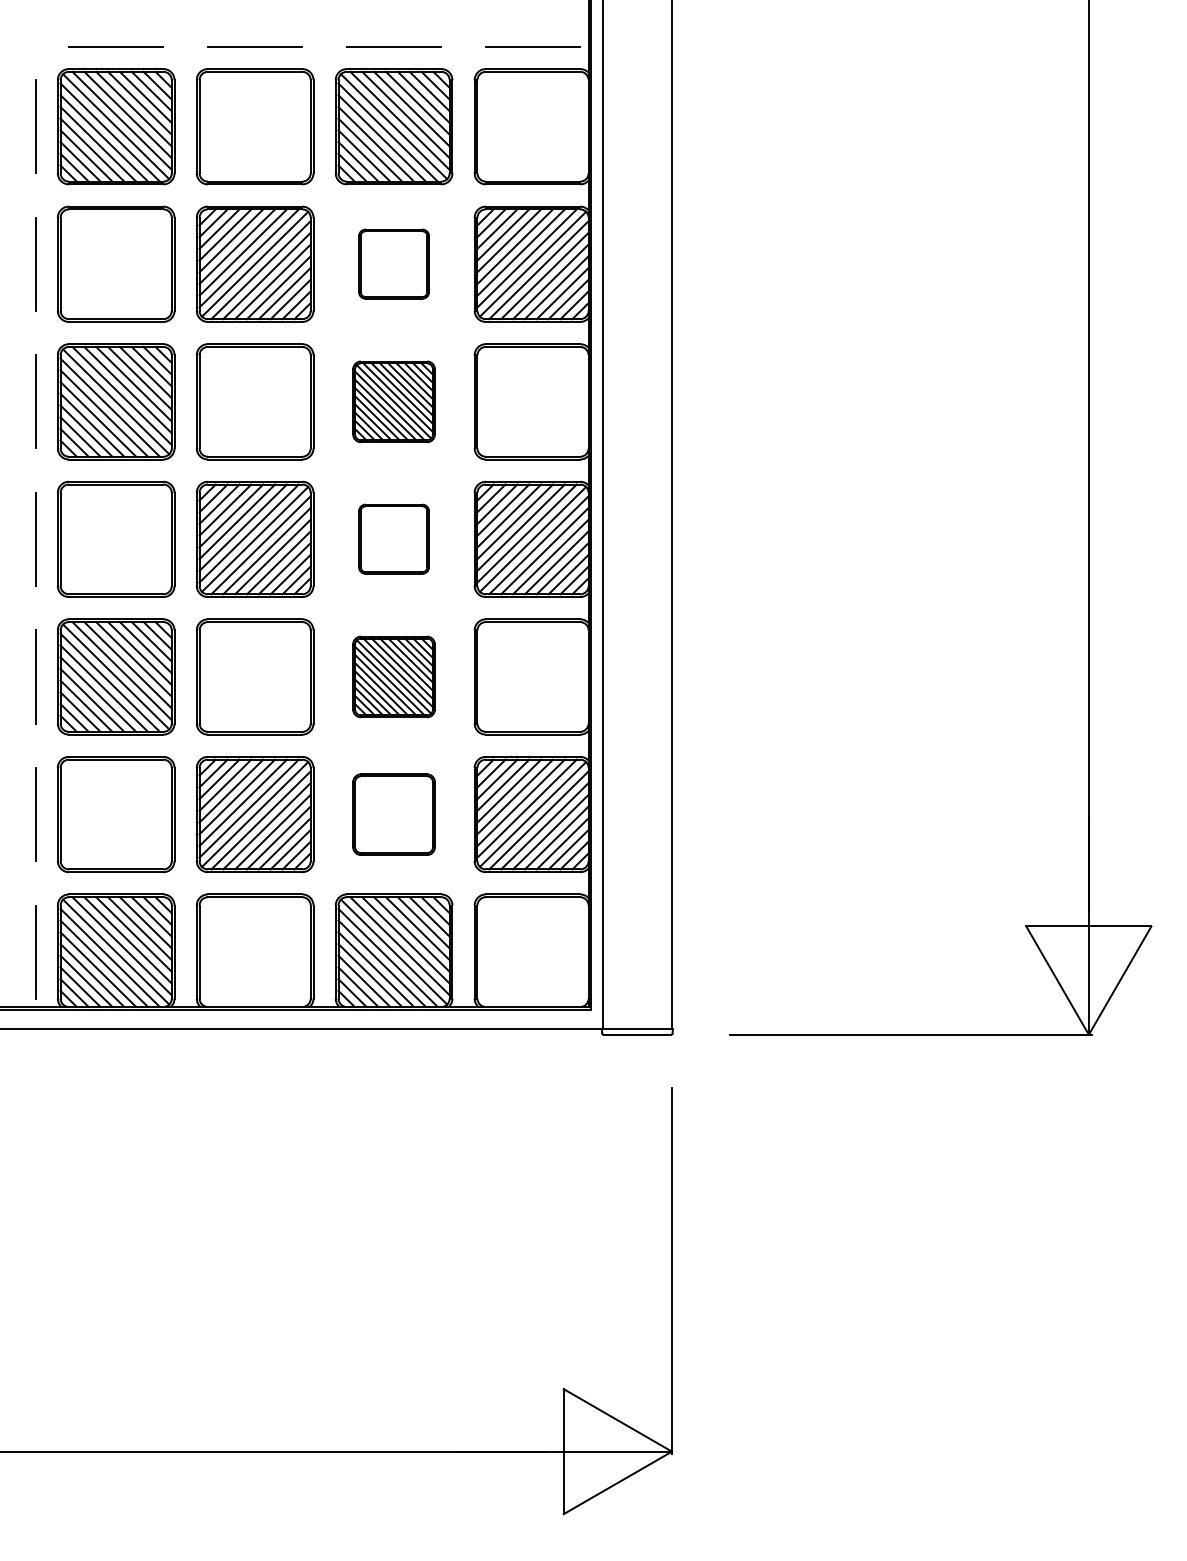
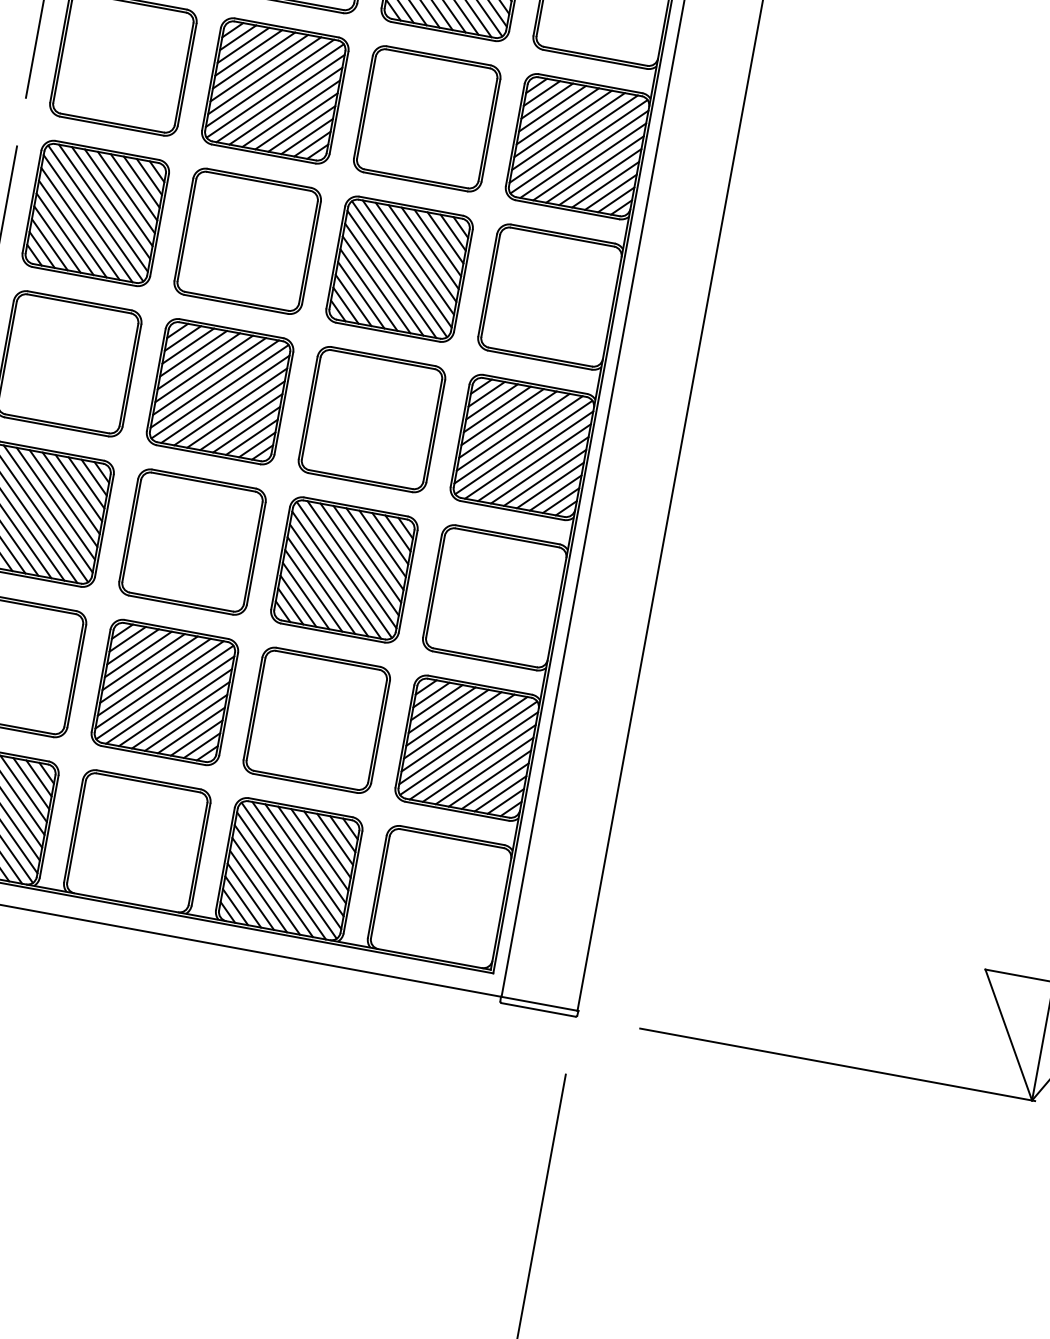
part: (393, 263) -> (426, 117), size x1.67
part: (393, 401) -> (399, 268), size x1.43
part: (393, 538) -> (371, 418), size x1.67
part: (393, 676) -> (343, 569), size x1.43
part: (393, 814) -> (316, 720), size x1.43

